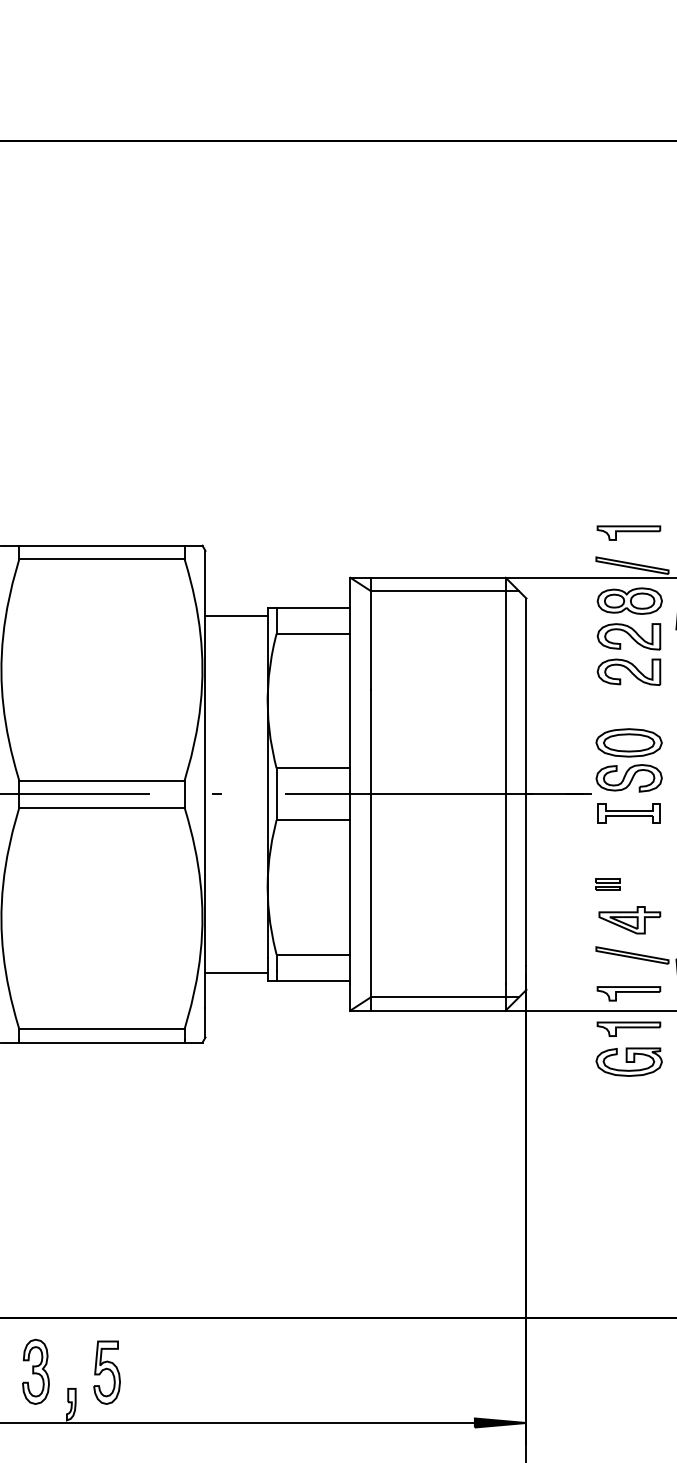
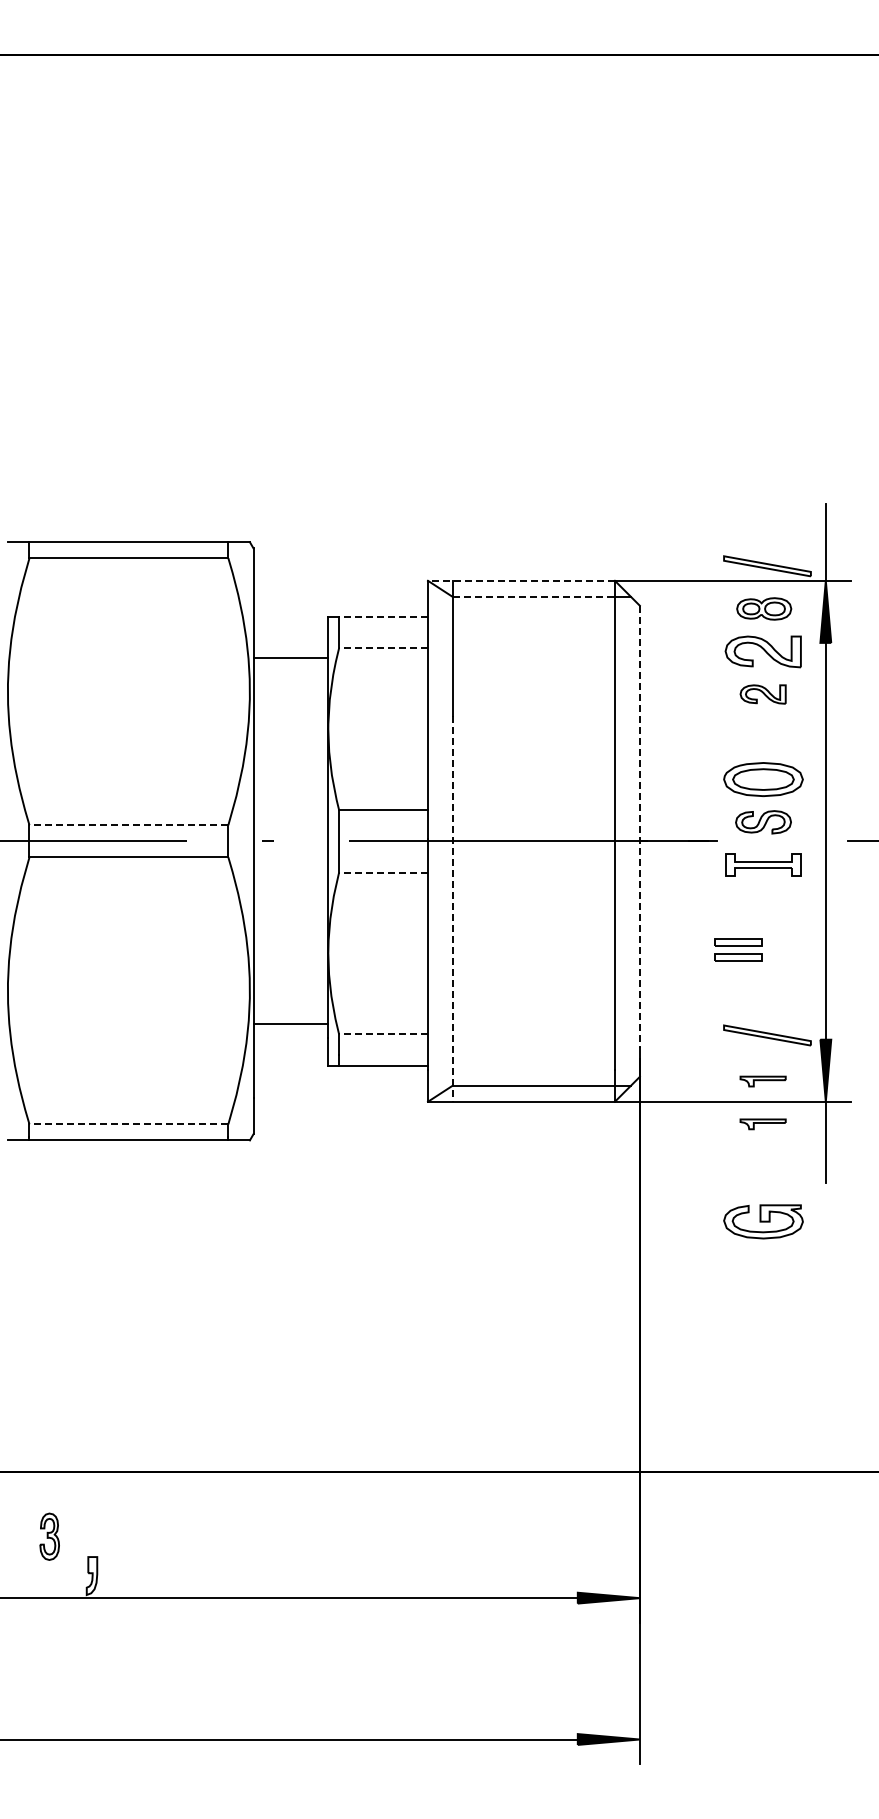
part: (628, 533) -> (762, 527), removed
line: (427, 577) -> (520, 580), solid -> dashed
line: (438, 591) -> (534, 597), solid -> dashed
part: (629, 600) -> (763, 608), size x0.7
line: (313, 607) -> (383, 616), solid -> dashed
line: (236, 615) -> (290, 658), moved
line: (313, 634) -> (383, 648), solid -> dashed
part: (628, 672) -> (762, 694), size x0.6
part: (629, 778) -> (763, 822), size x0.7
line: (101, 781) -> (128, 825), solid -> dashed
line: (526, 782) -> (639, 827), solid -> dashed
line: (313, 820) -> (383, 872), solid -> dashed
line: (370, 850) -> (452, 909), solid -> dashed
part: (607, 884) -> (737, 949), size x1.6
part: (629, 919) -> (763, 992), removed
line: (313, 954) -> (383, 1034), solid -> dashed
line: (236, 972) -> (290, 1024), moved
part: (628, 993) -> (762, 1081), size x0.6
line: (101, 1029) -> (128, 1124), solid -> dashed
part: (628, 1029) -> (762, 1124), size x0.6
part: (629, 1061) -> (763, 1221), moved
part: (35, 1371) -> (49, 1536), size x0.6
part: (106, 1372) -> (134, 1537), removed

